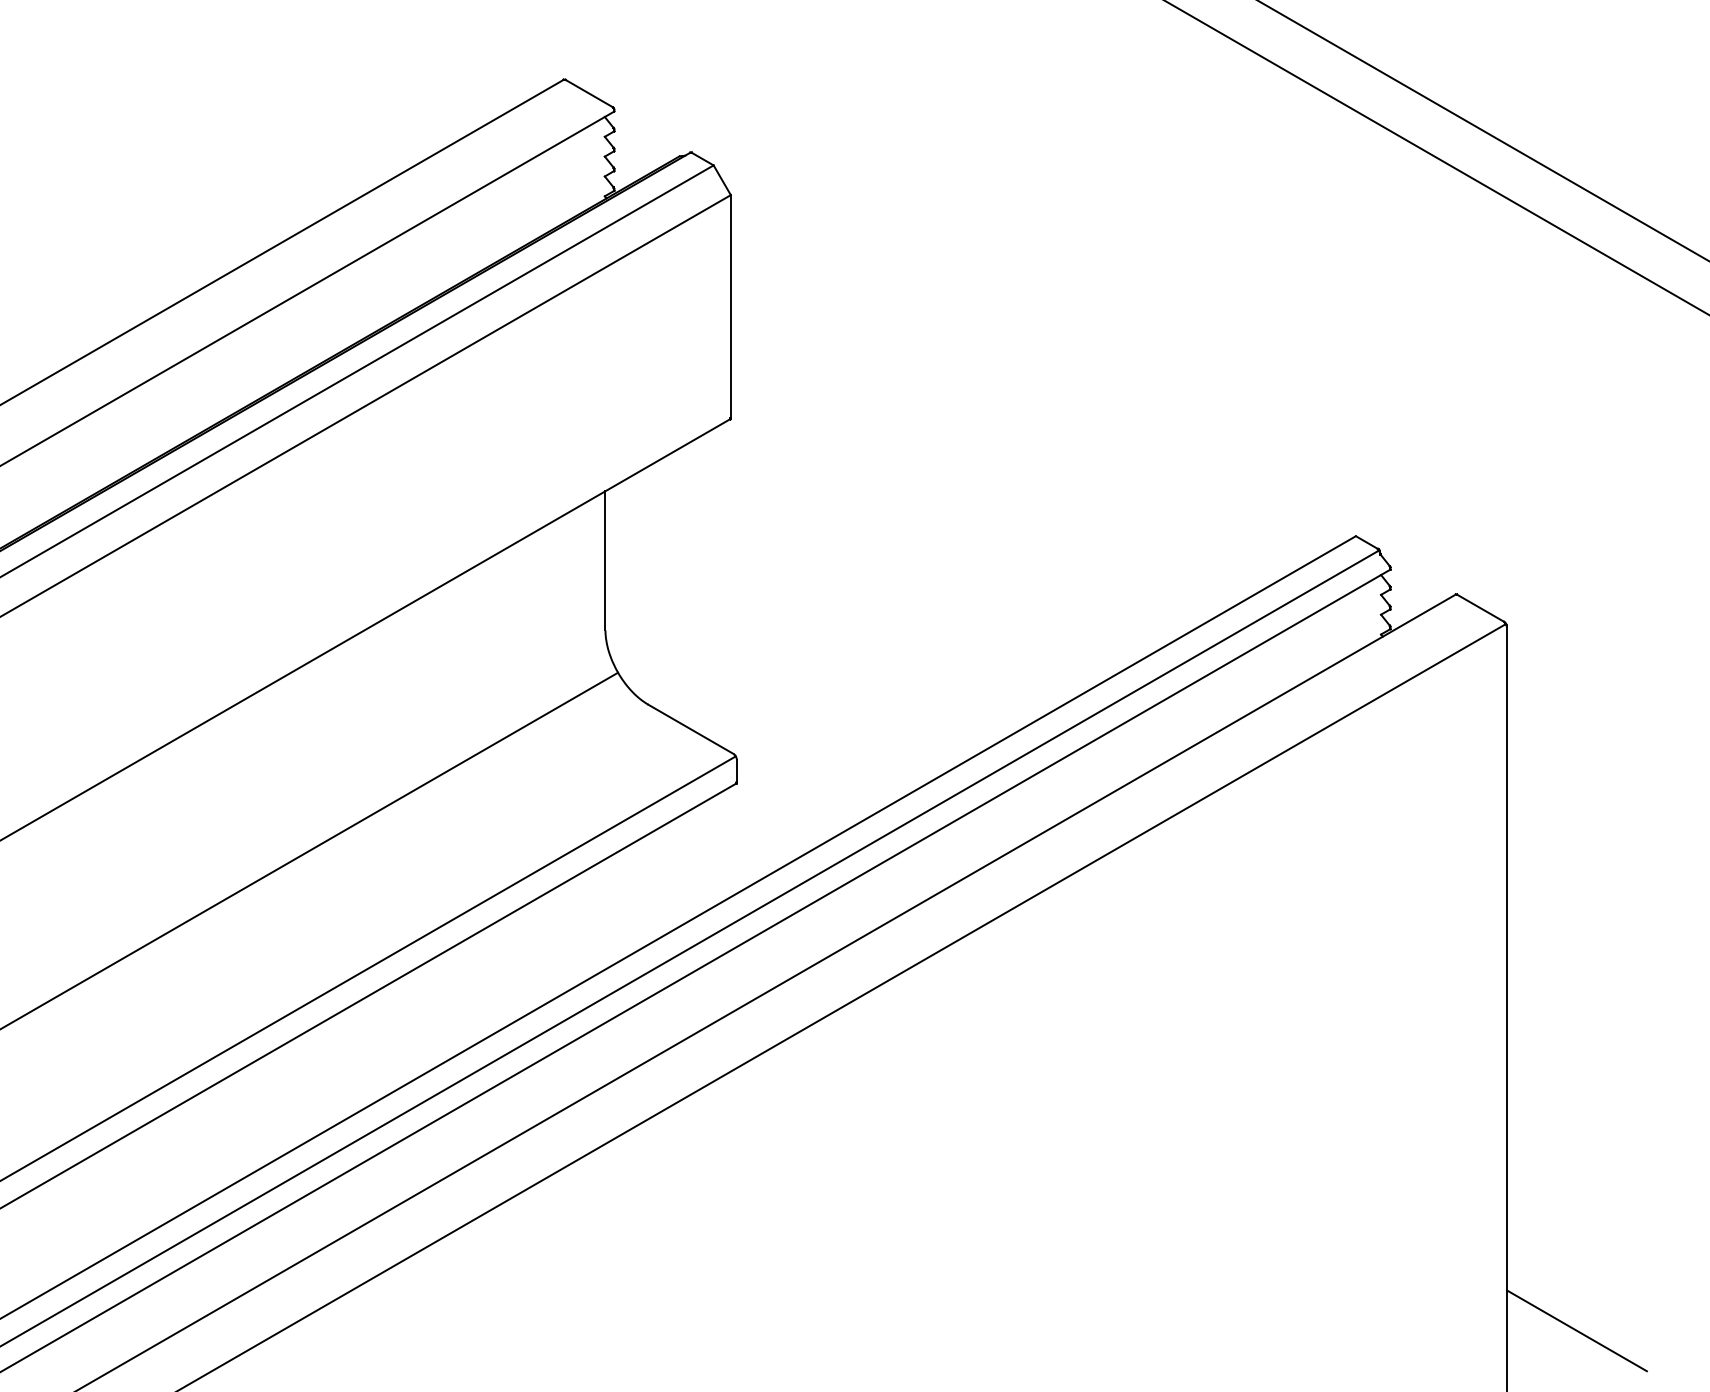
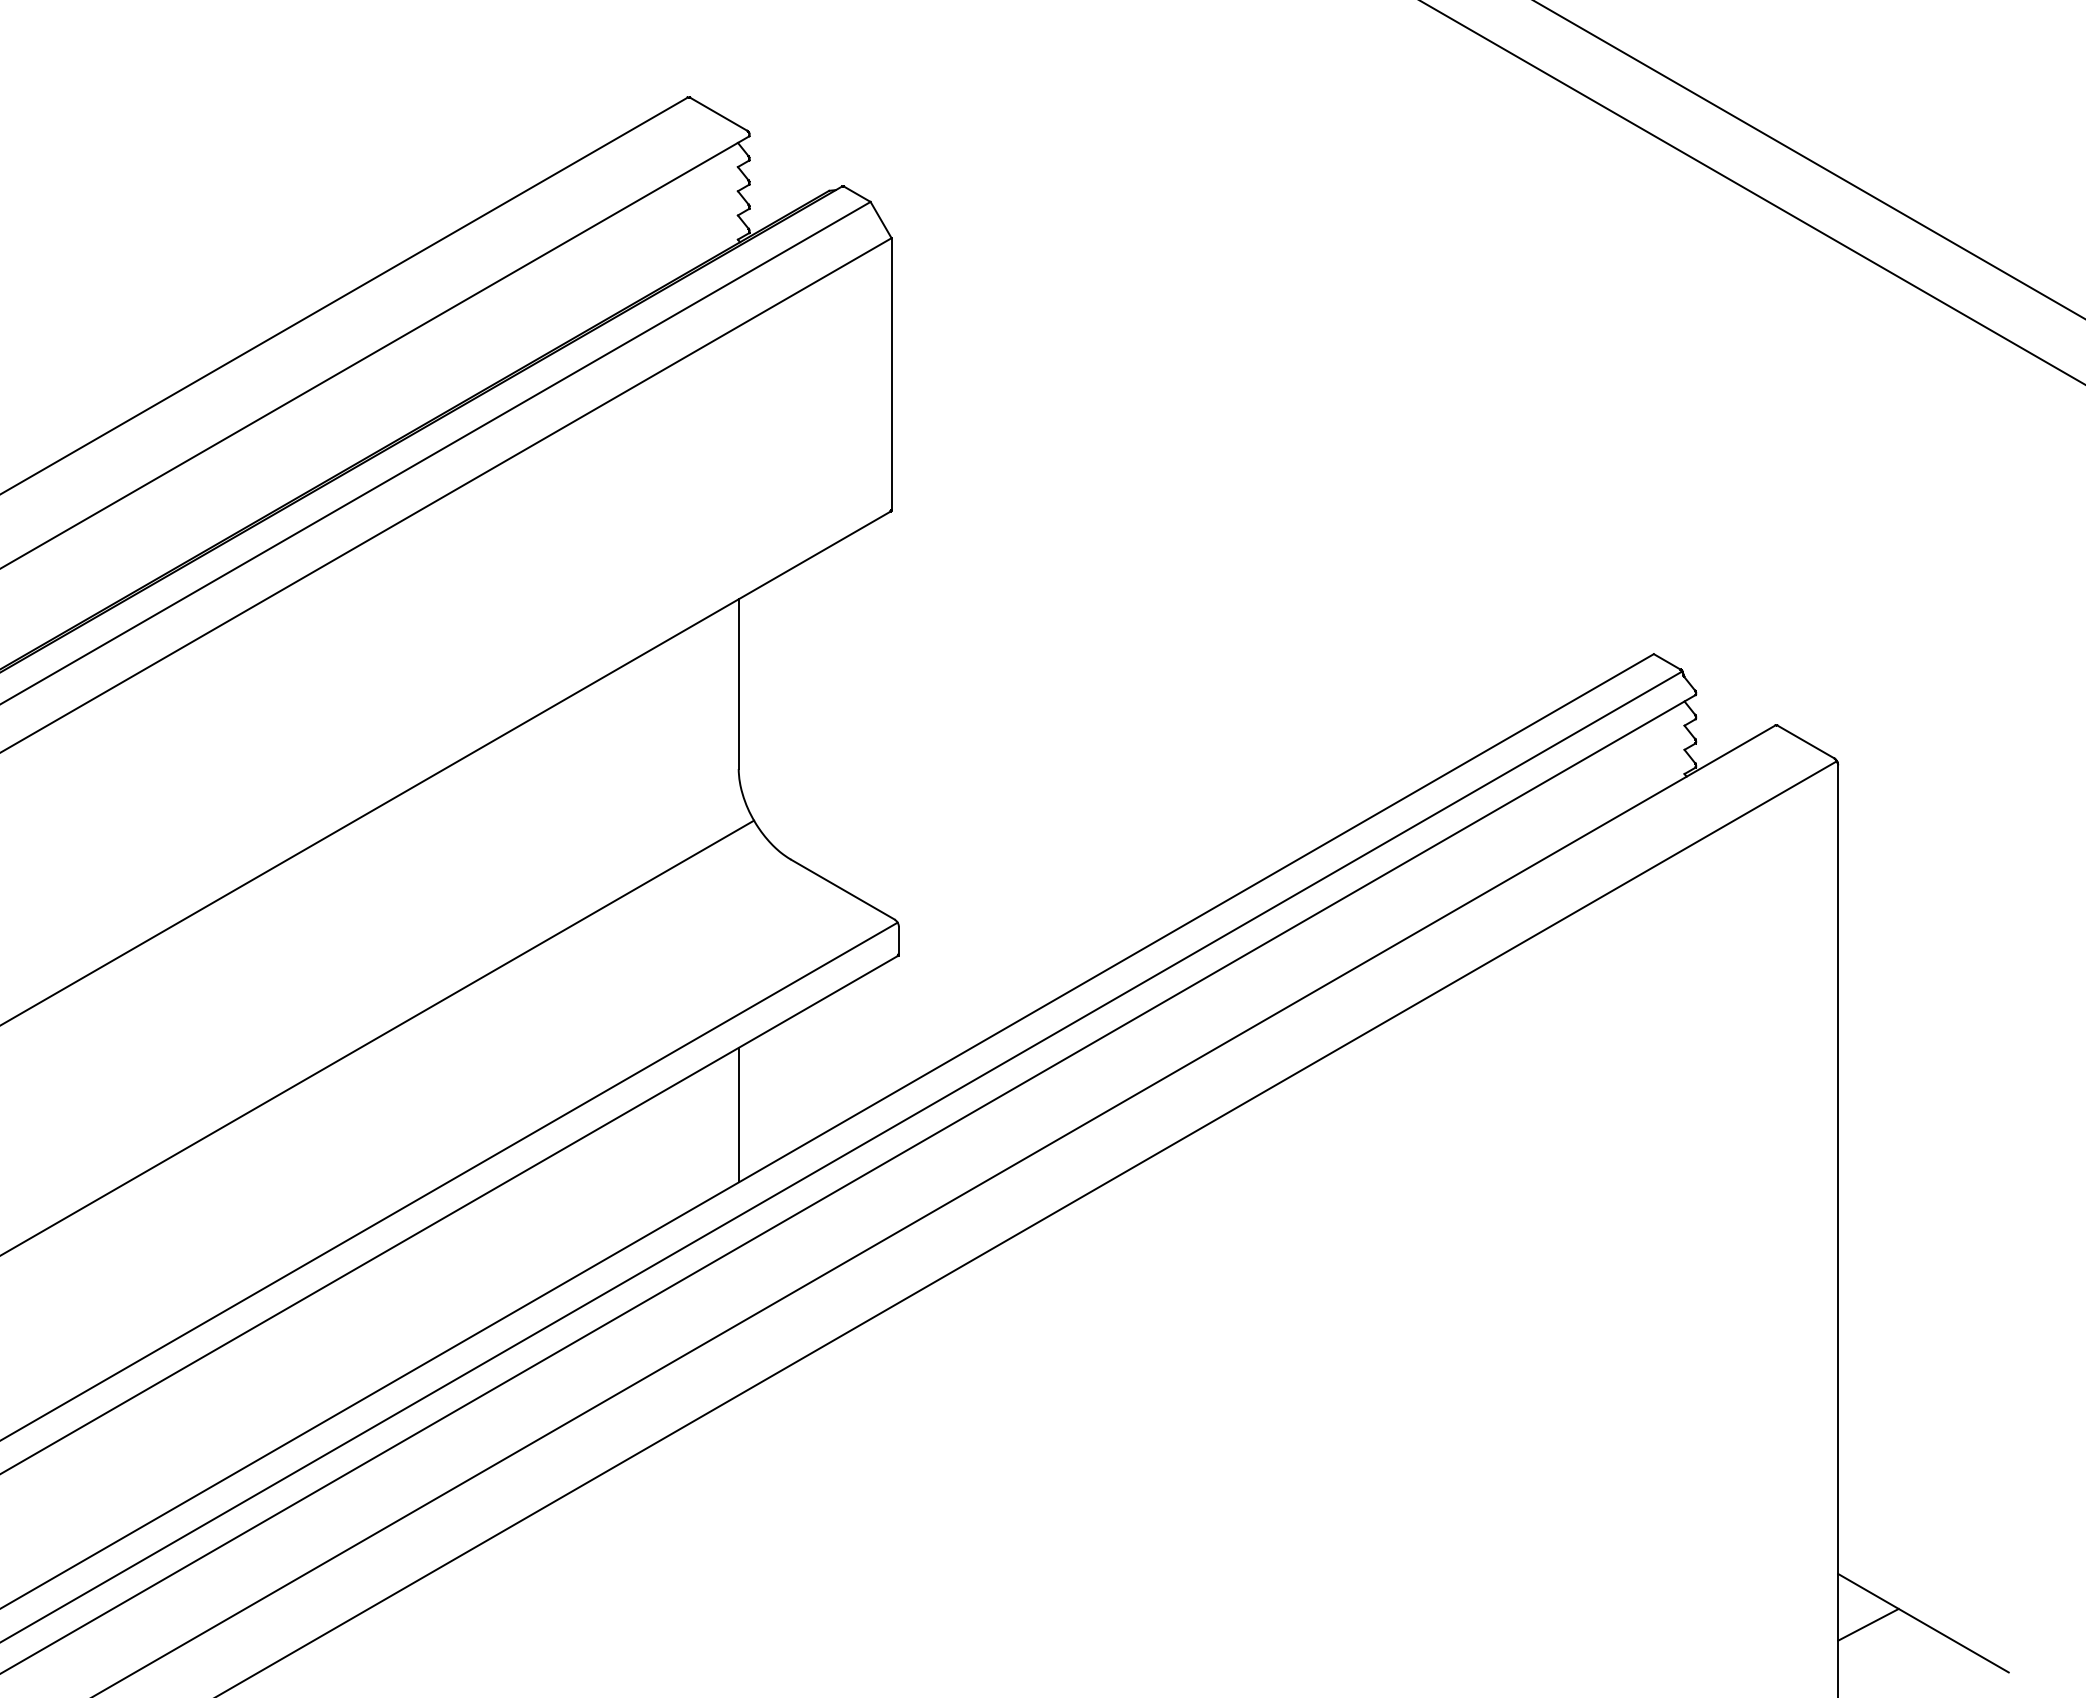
line: (605, 913) -> (738, 1114), added
line: (1531, 1331) -> (1868, 1624), added

